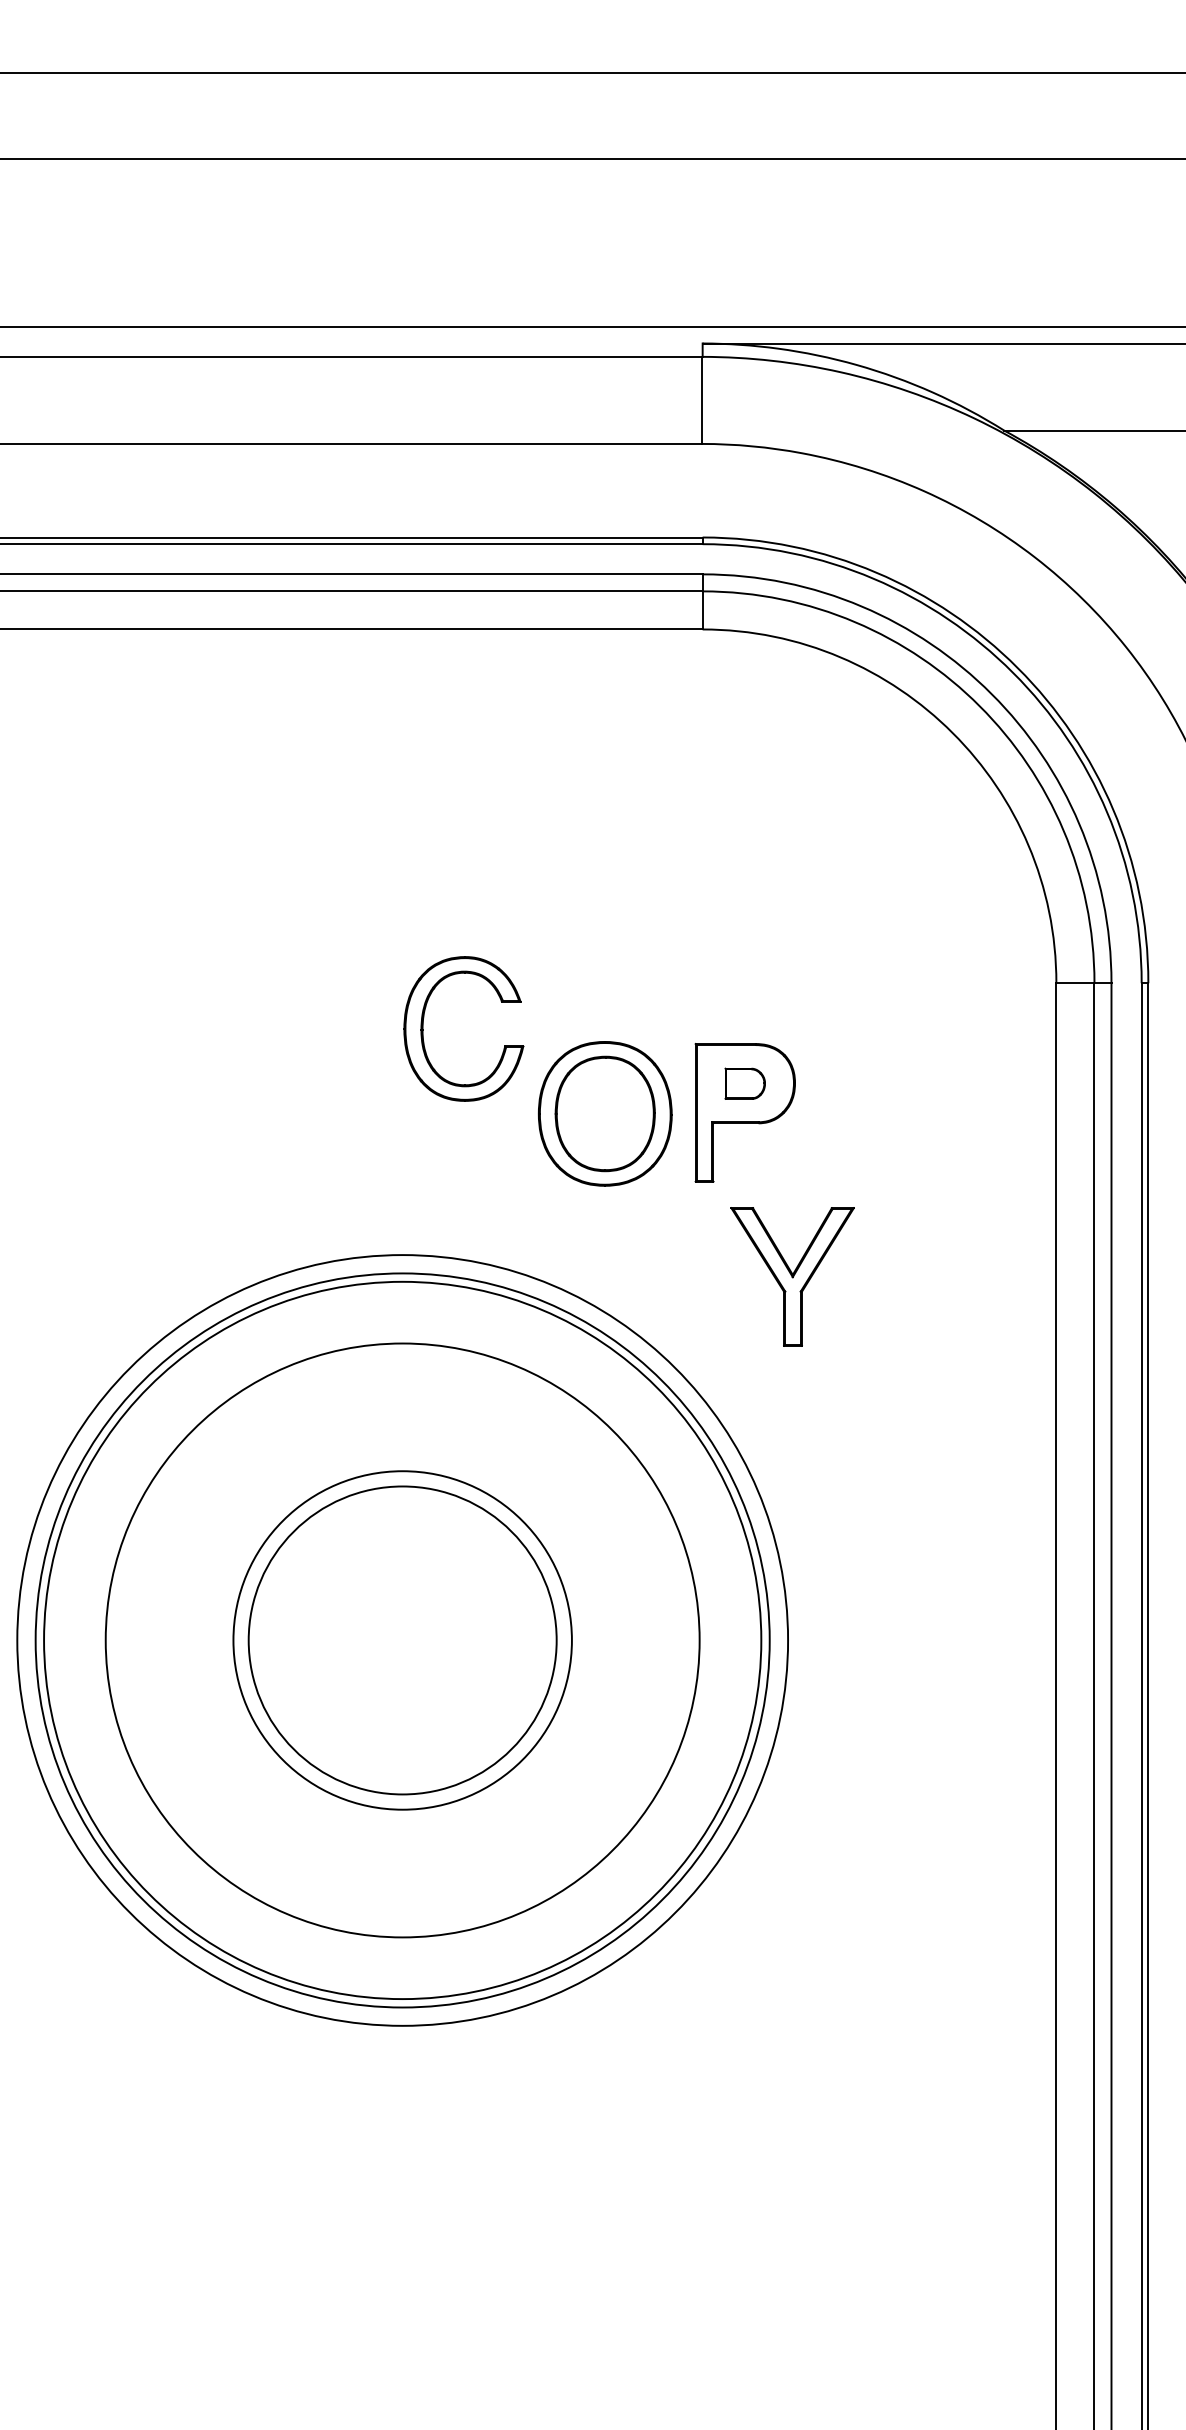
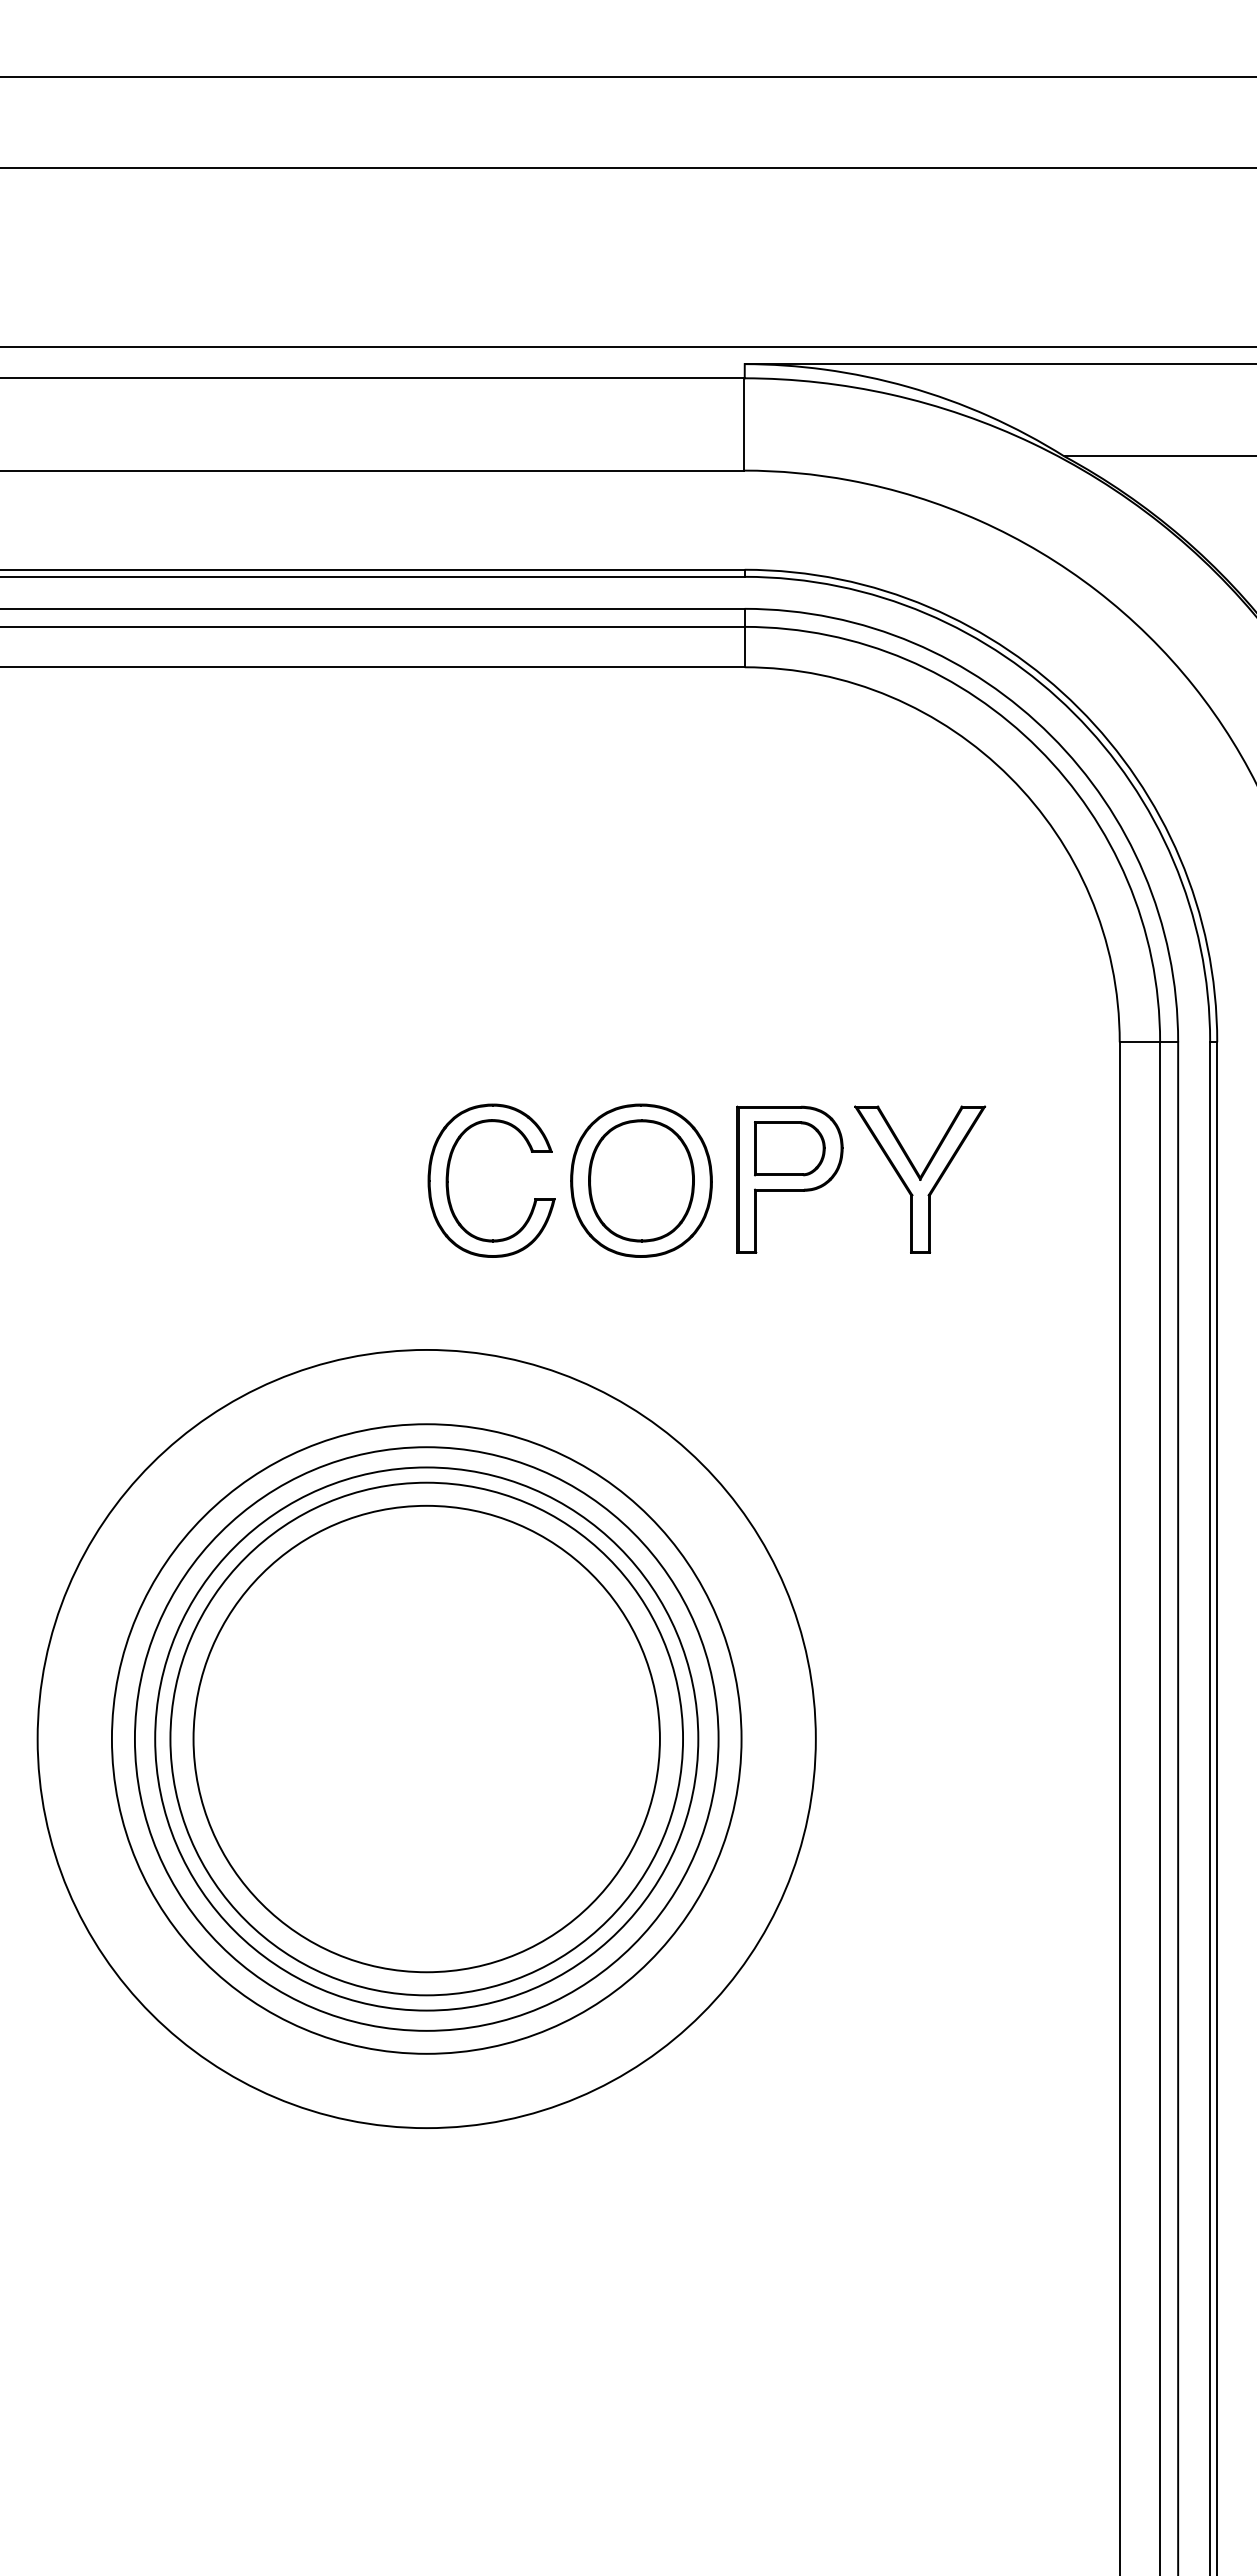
part: (424, 1021) -> (449, 1172), moved
part: (744, 1083) -> (789, 1148), size x1.67
part: (792, 1276) -> (920, 1179), moved
circle: (402, 1639) -> (426, 1738), size x0.71
circle: (402, 1639) -> (426, 1738), size x0.71
circle: (402, 1639) -> (426, 1738), size x1.43
circle: (402, 1639) -> (426, 1738), size x1.43

